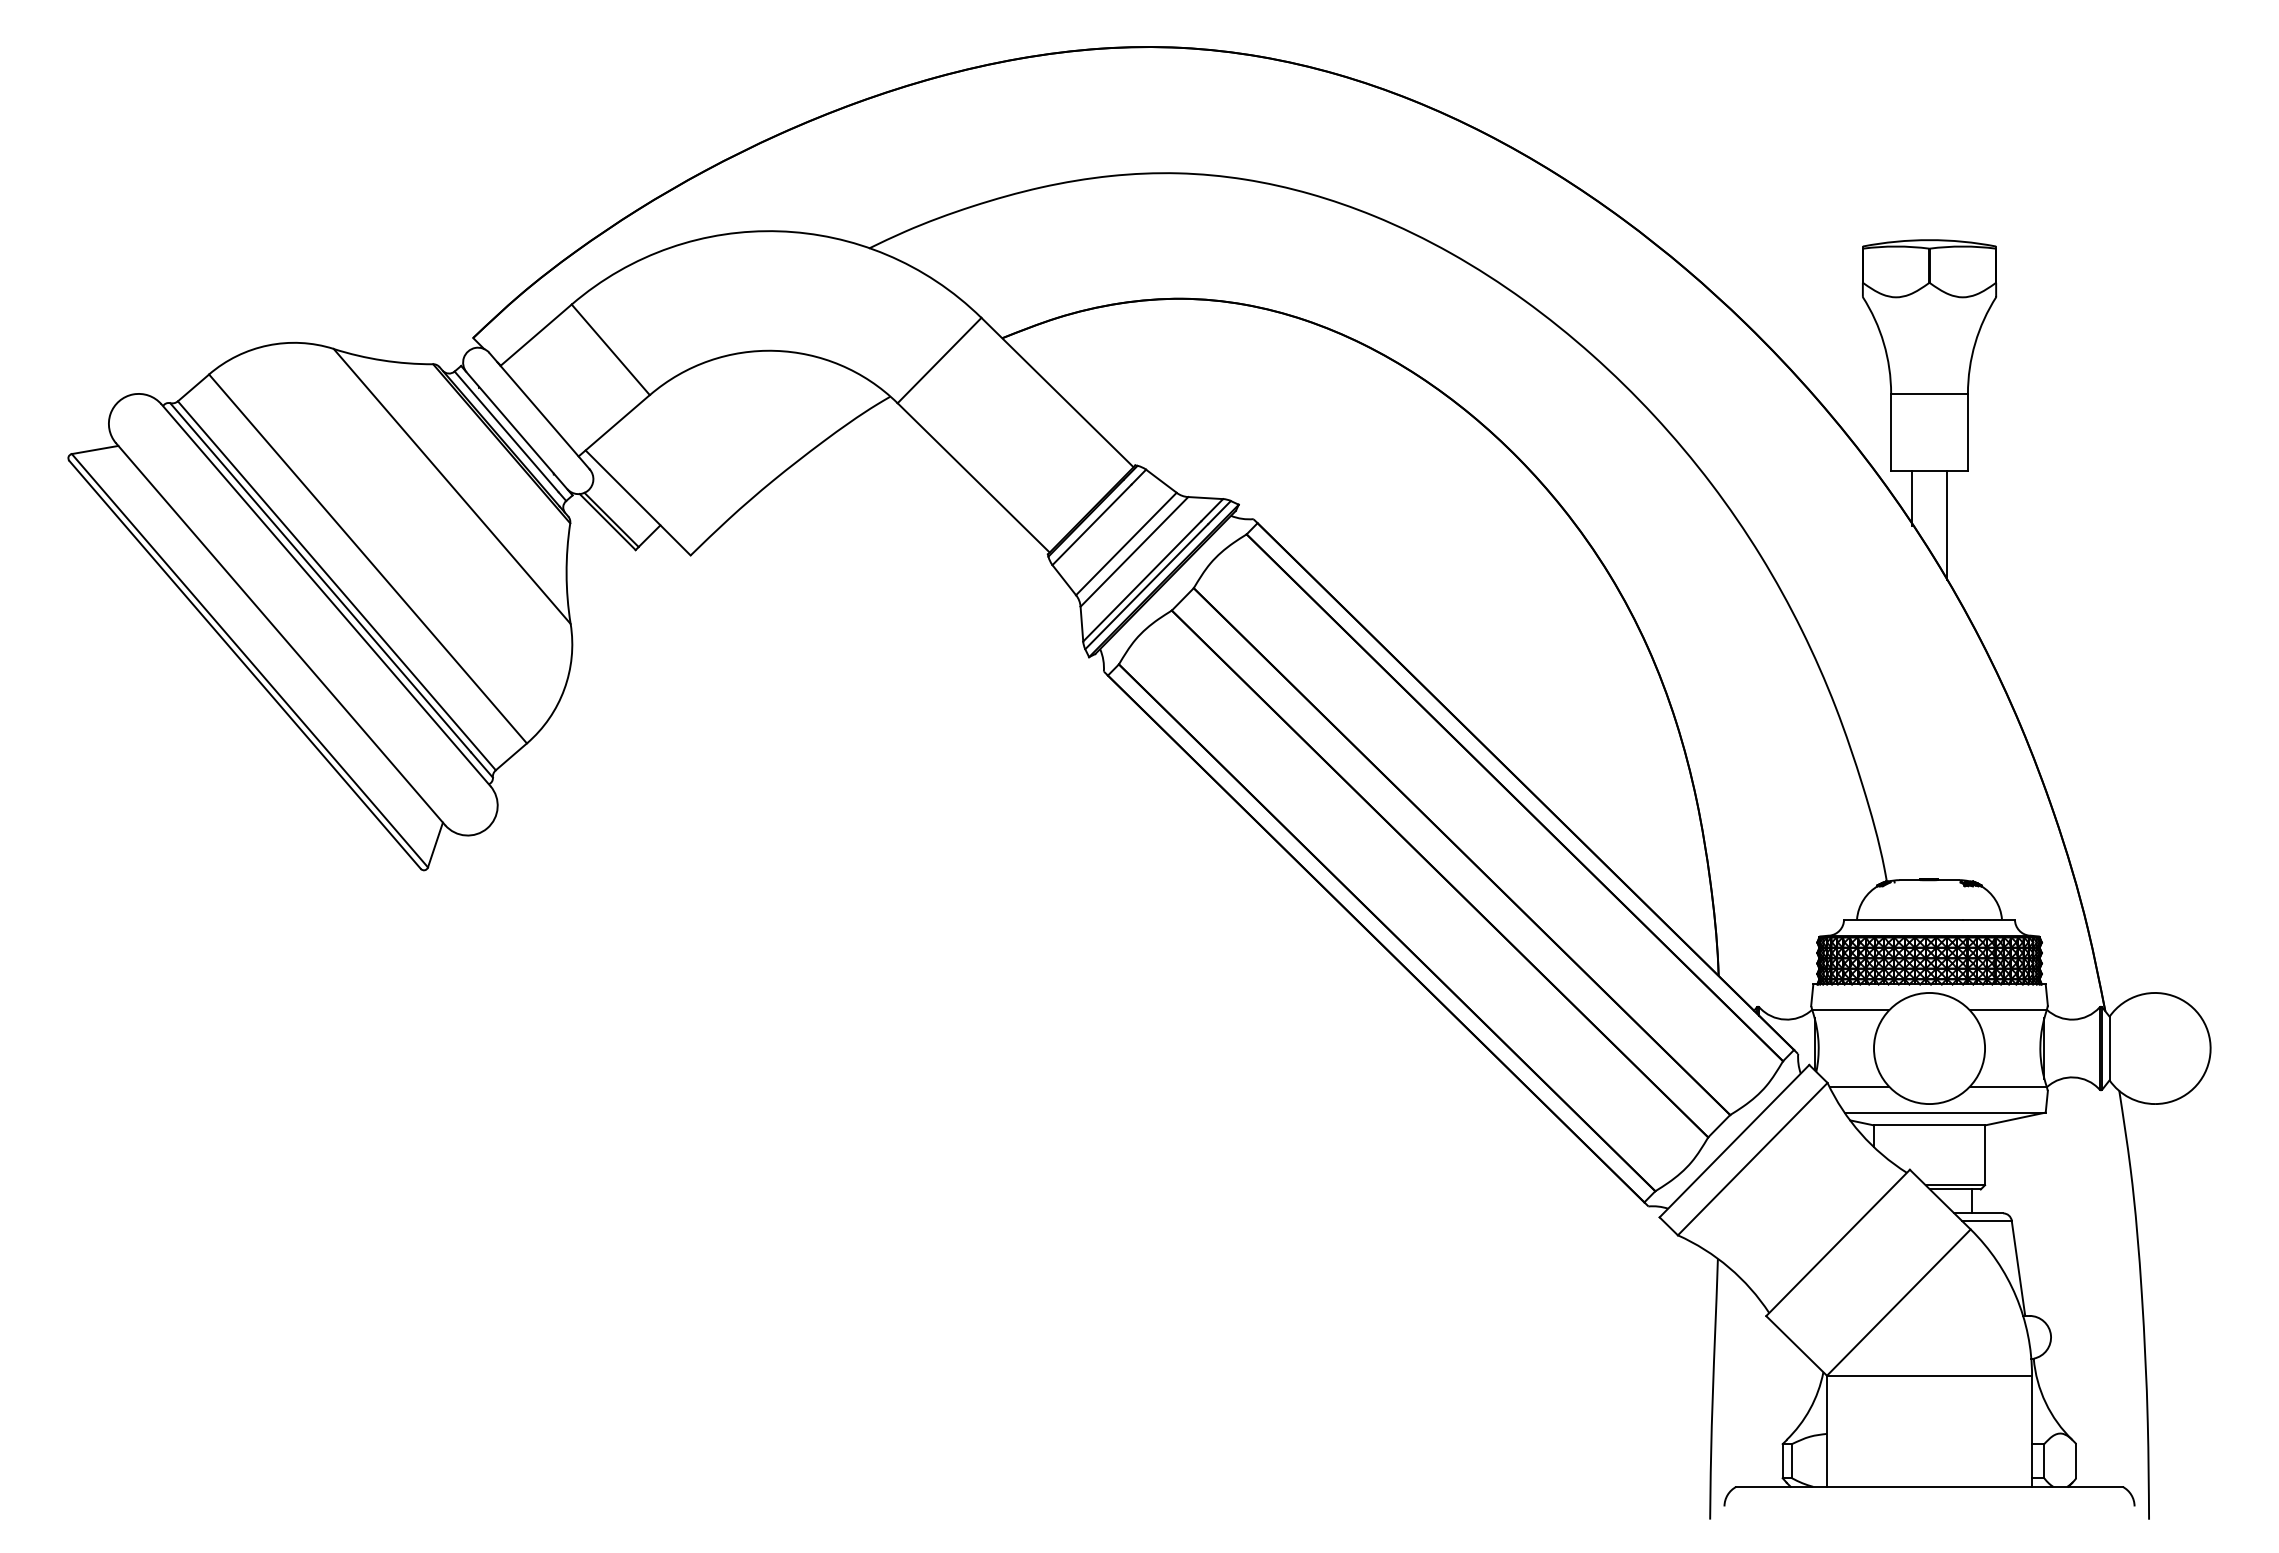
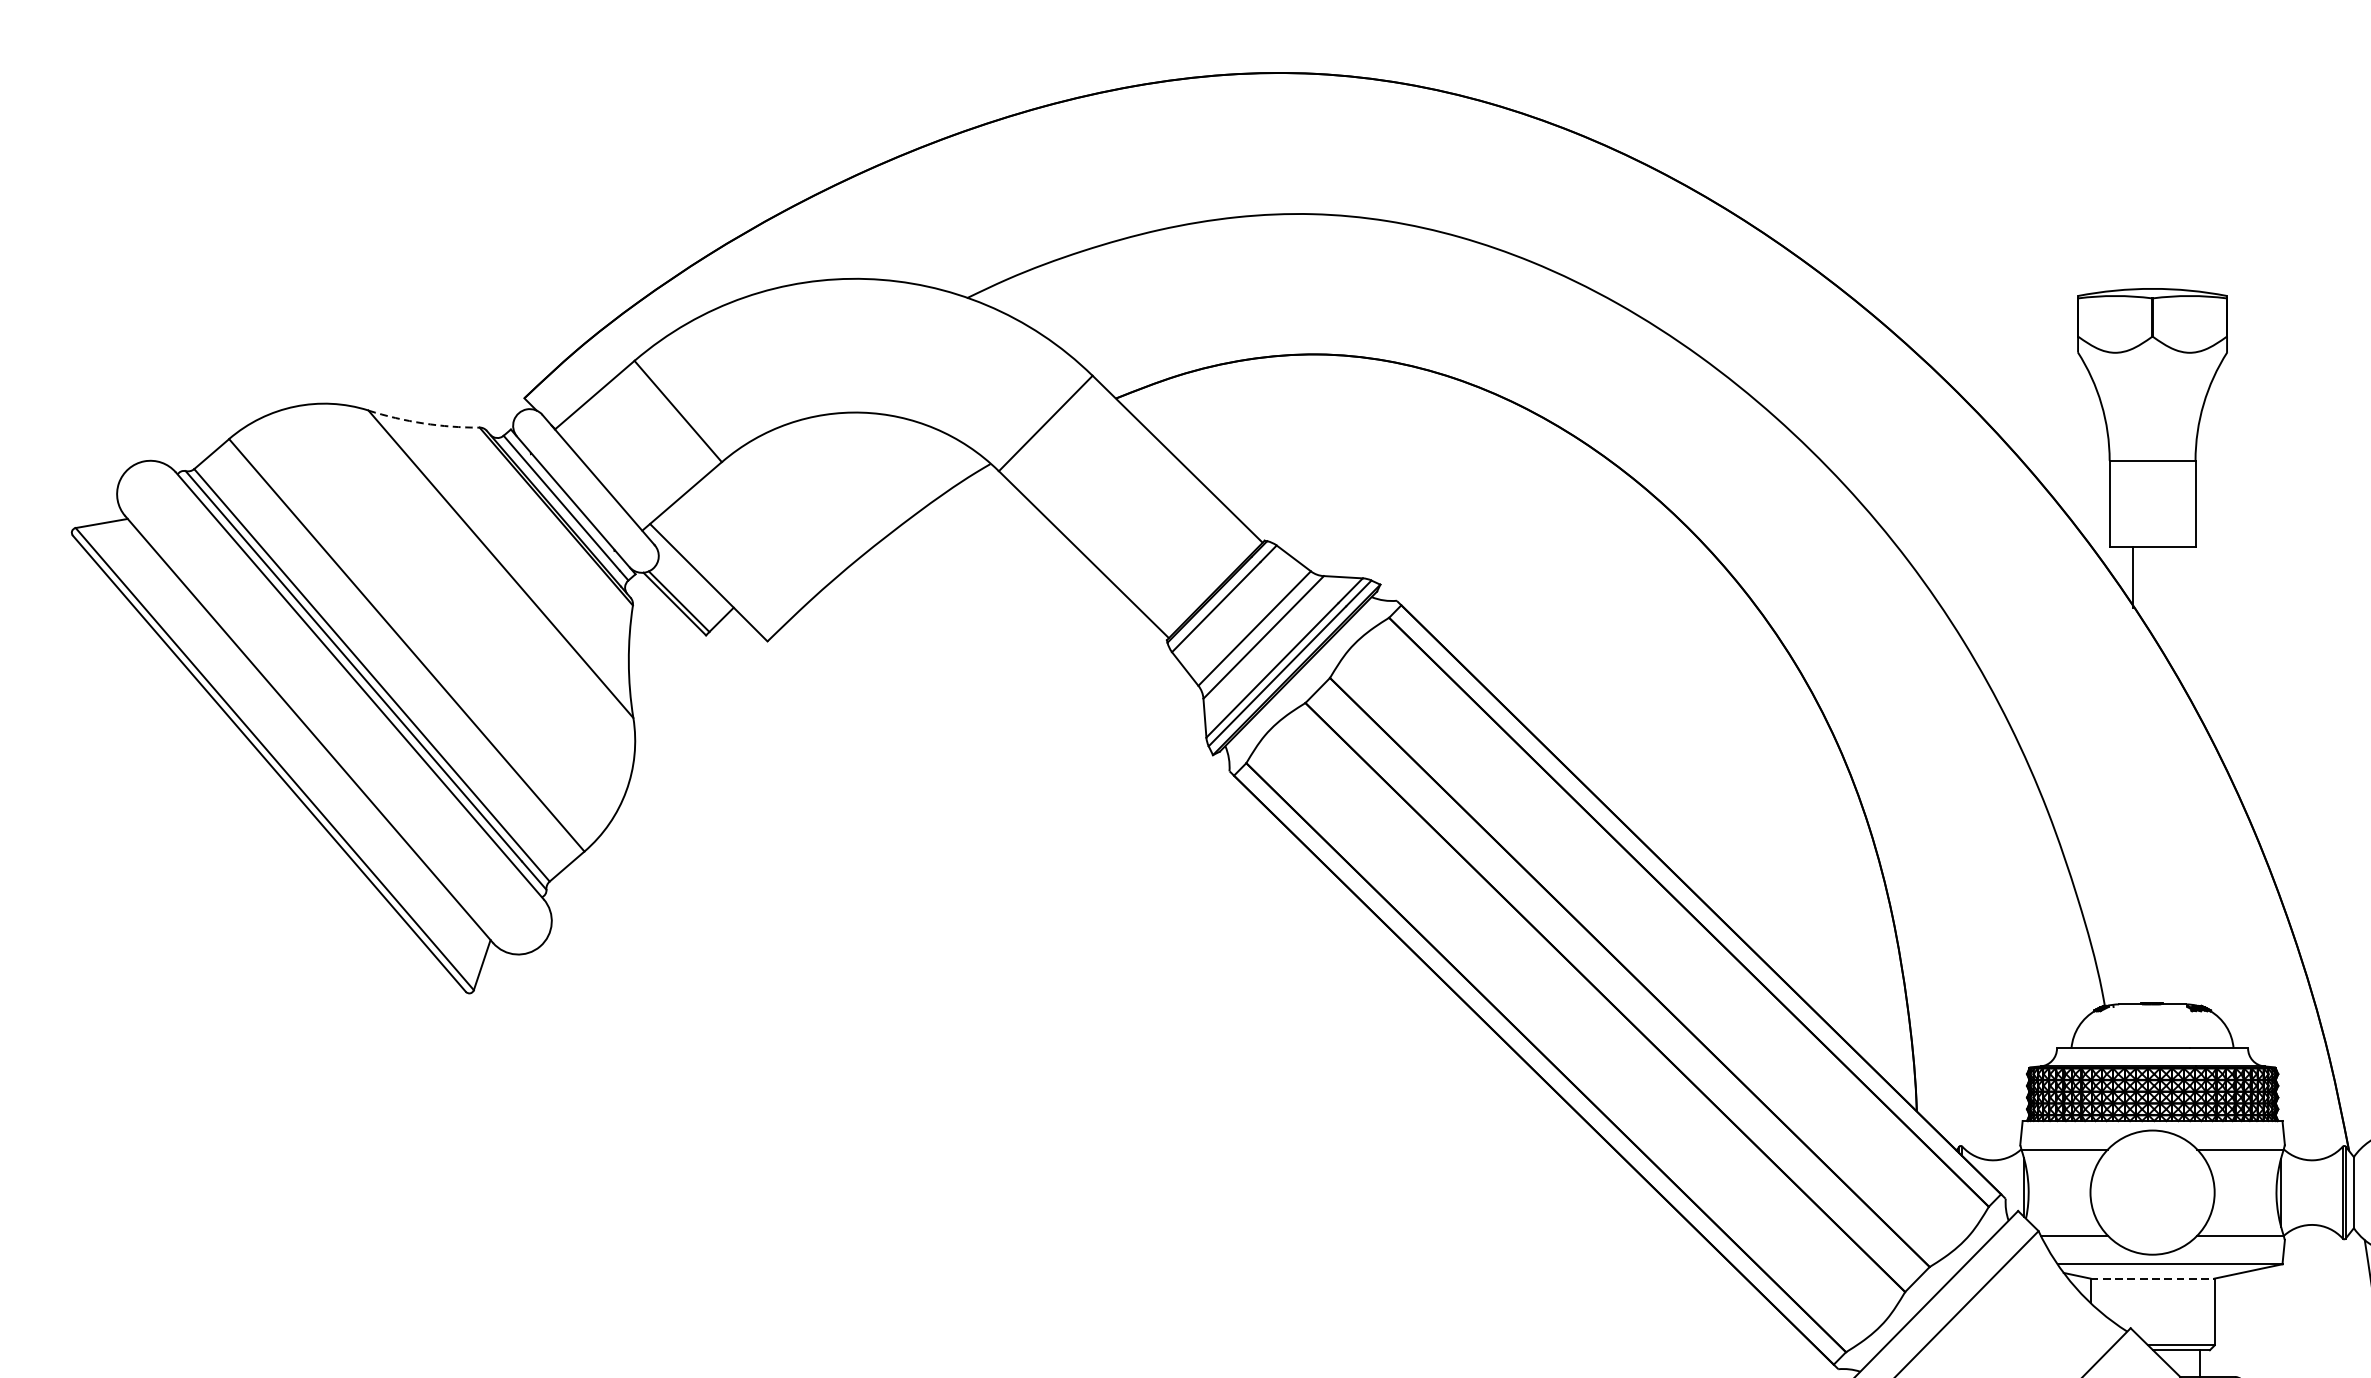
arc: (382, 360) -> (423, 423), solid -> dashed
line: (1946, 524) -> (2171, 606), removed
line: (1929, 1125) -> (2152, 1278), solid -> dashed

